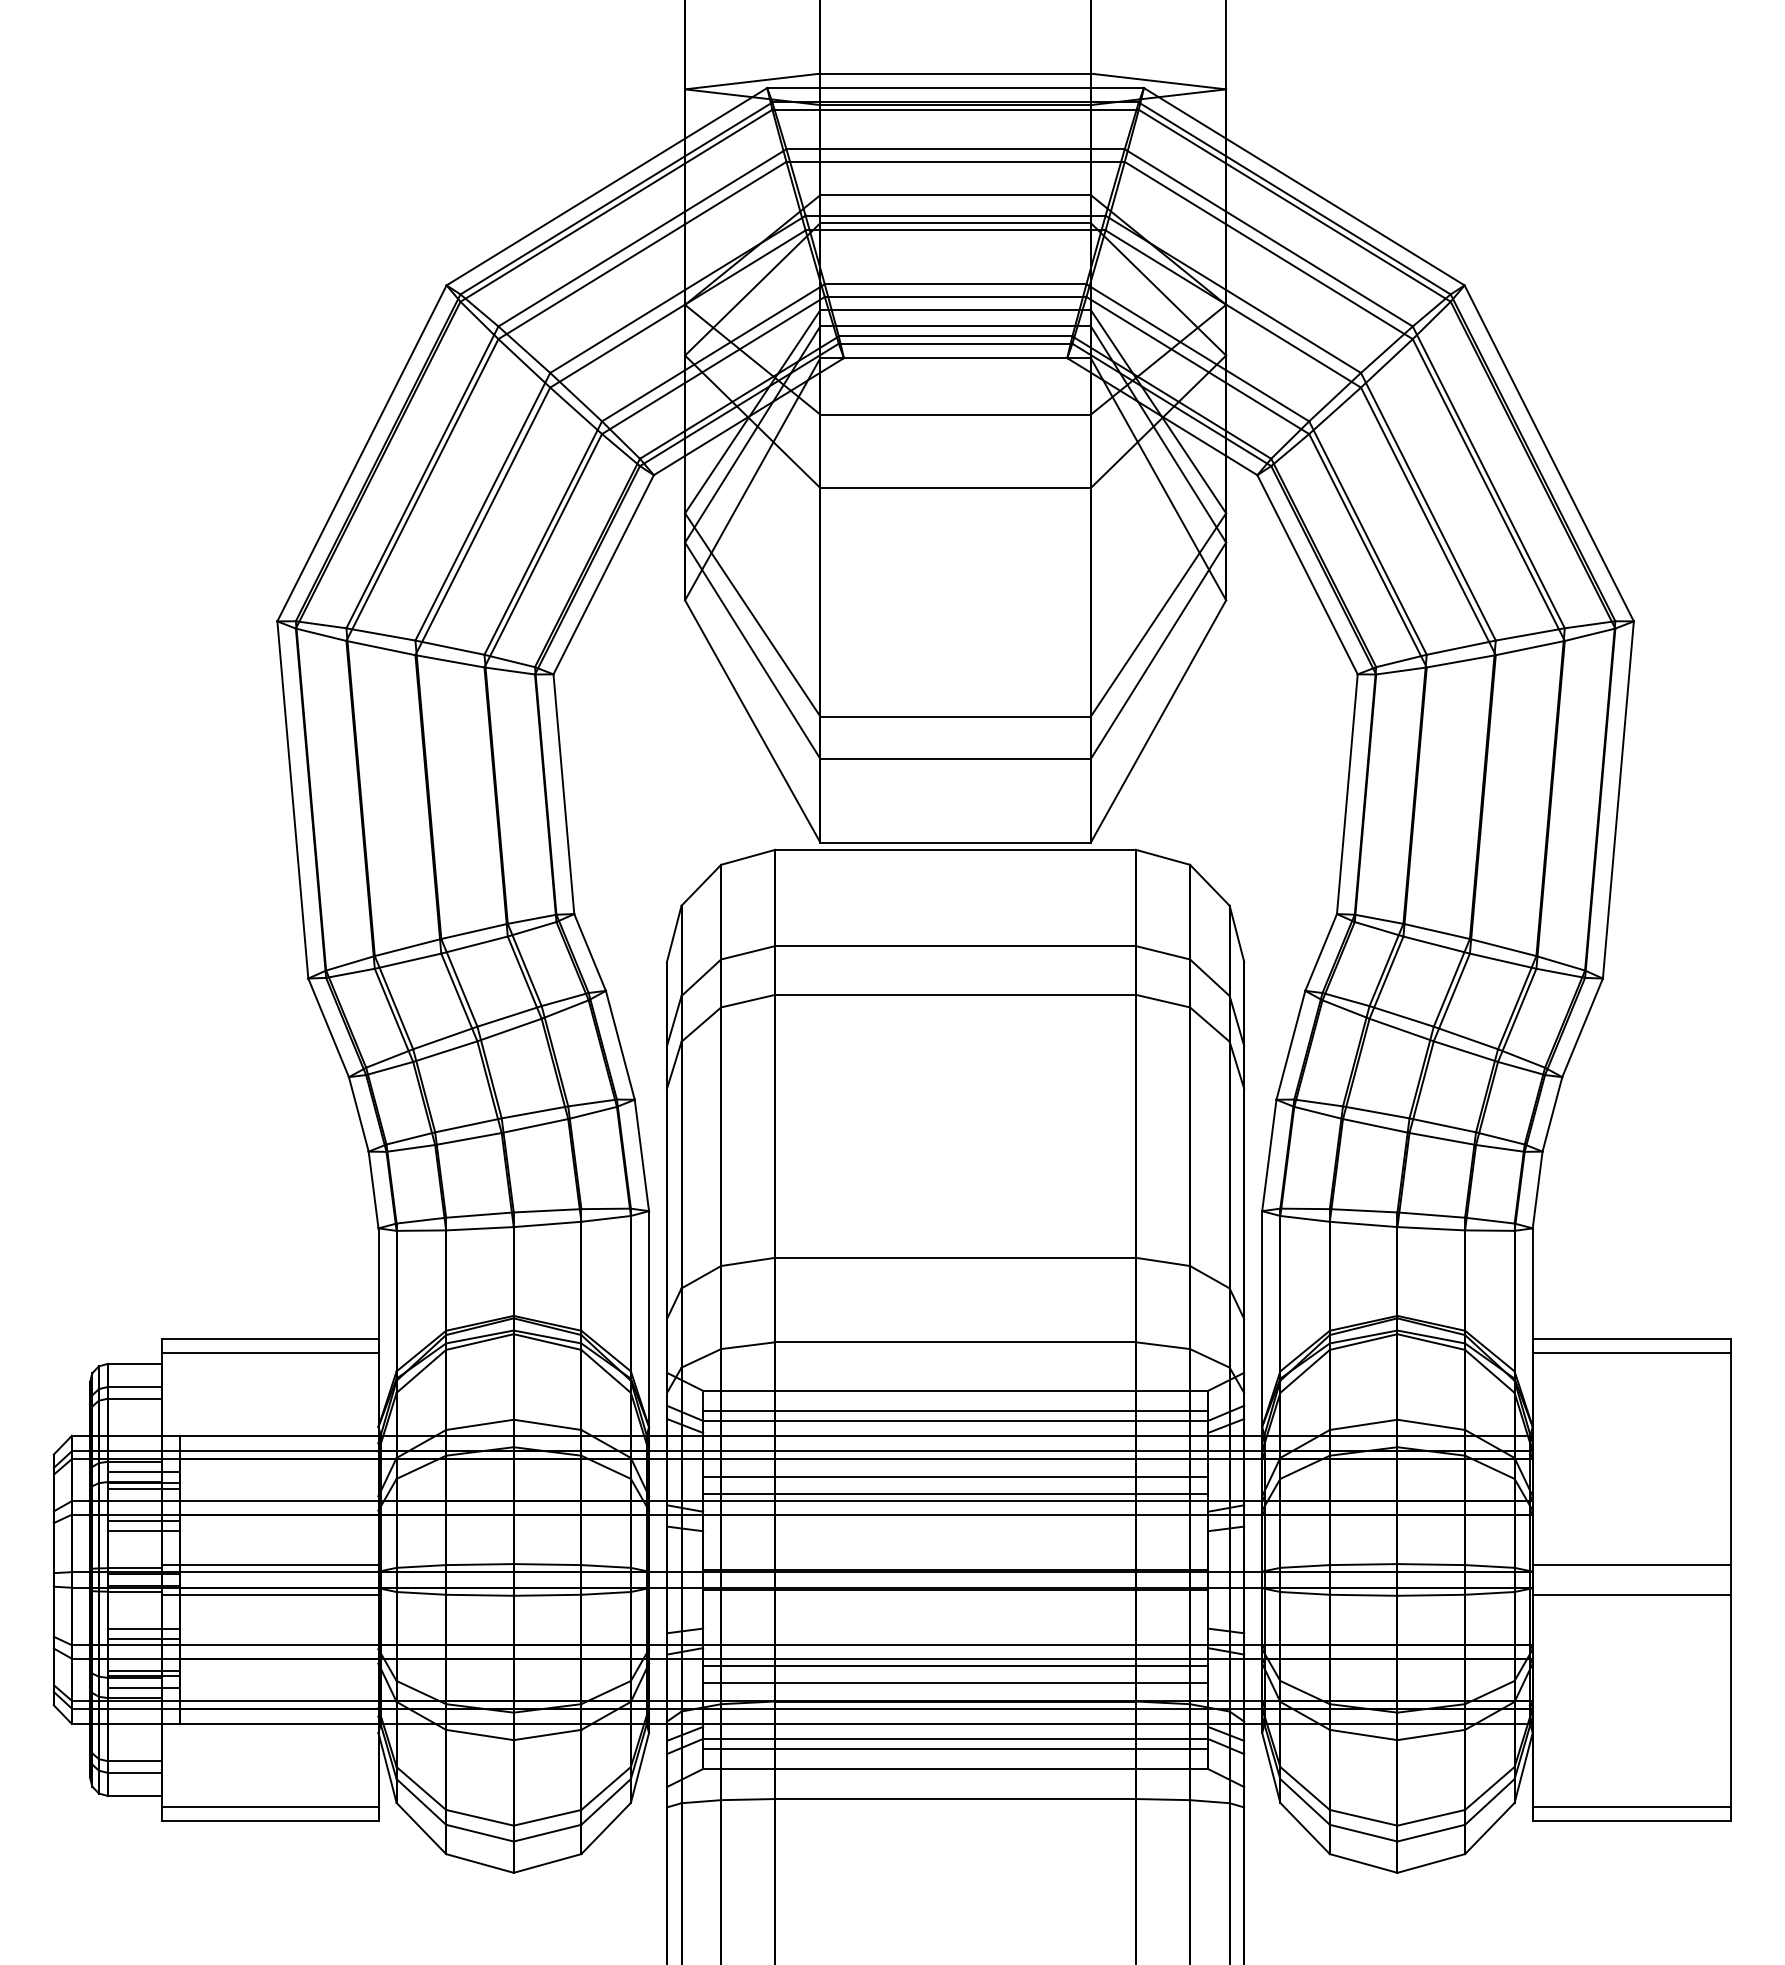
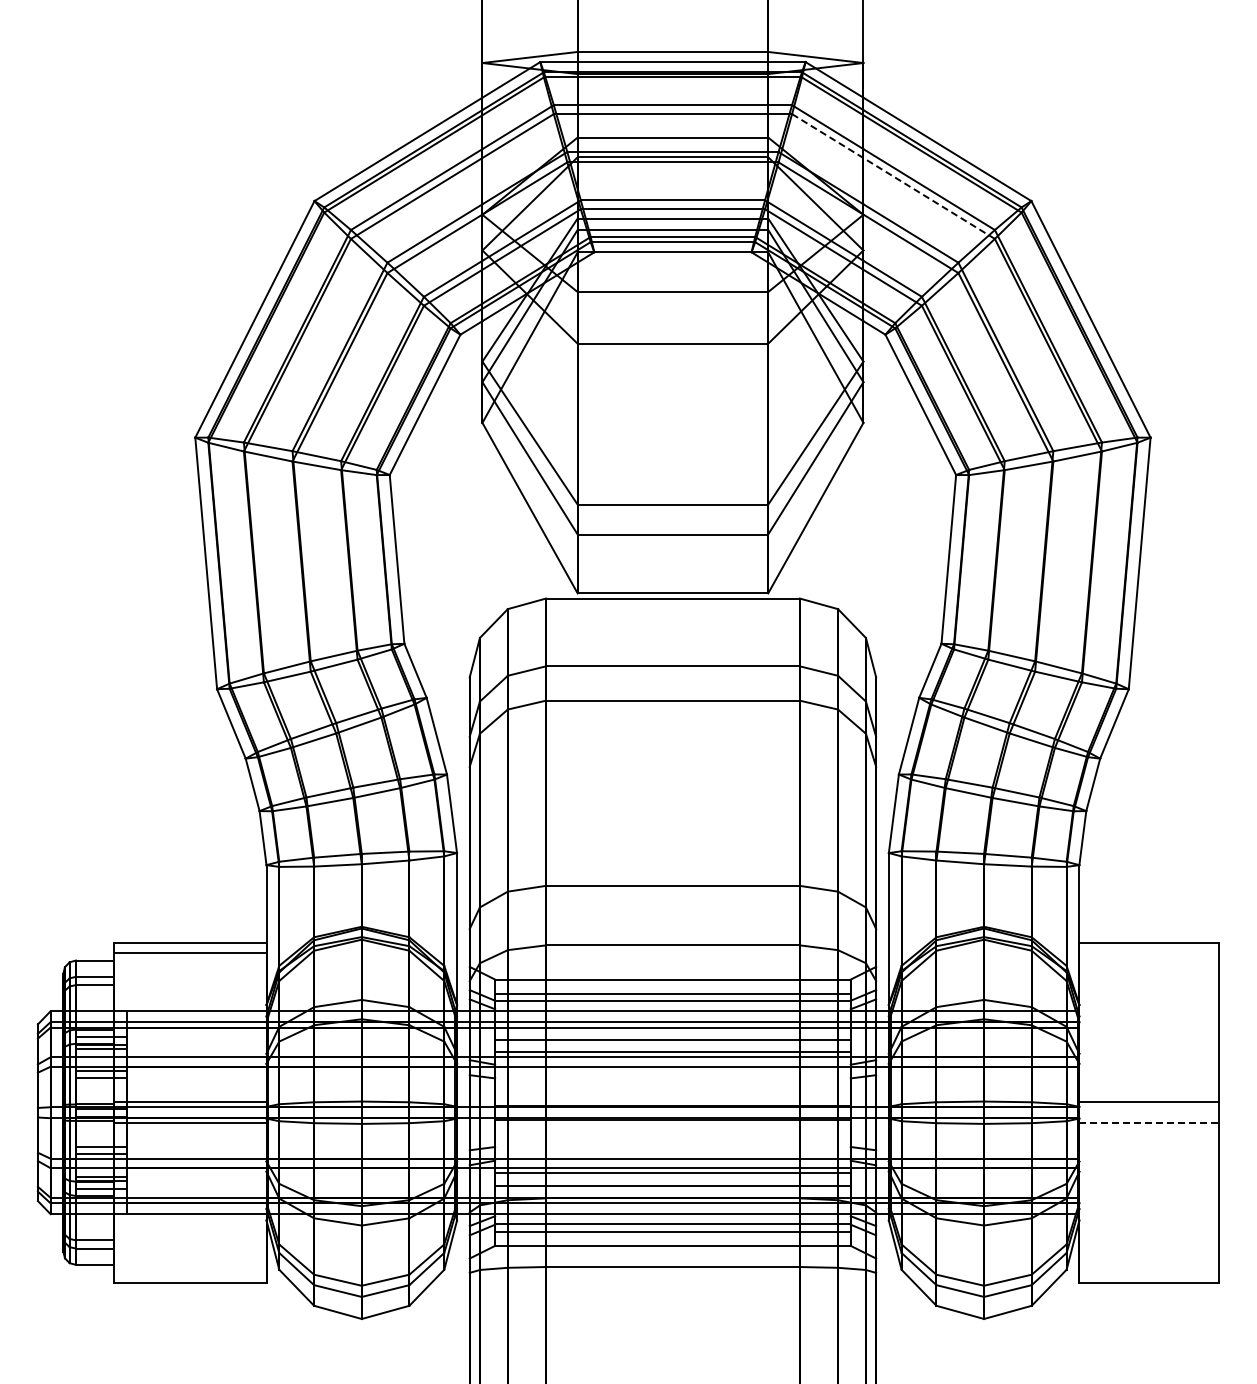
line: (1268, 250) -> (893, 176), solid -> dashed
line: (1632, 1353) -> (1149, 953), removed
line: (1632, 1595) -> (1149, 1123), solid -> dashed
line: (270, 1806) -> (190, 1272), removed
line: (1632, 1806) -> (1149, 1272), removed

